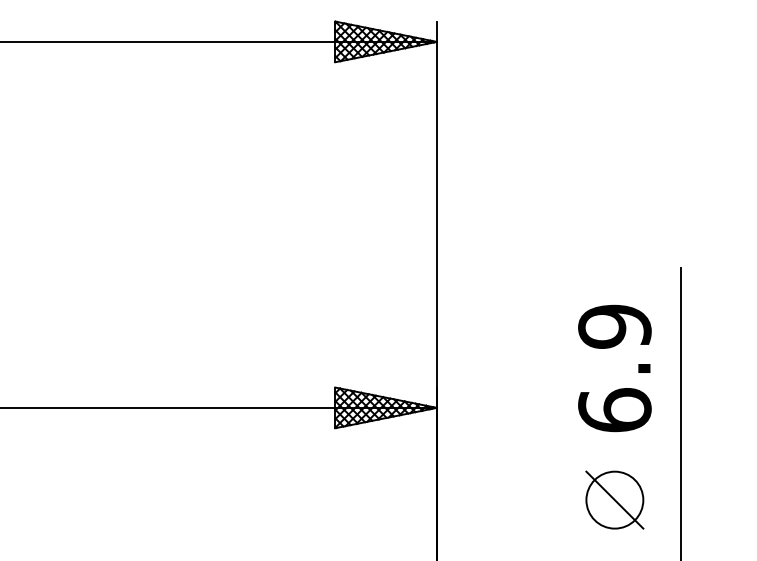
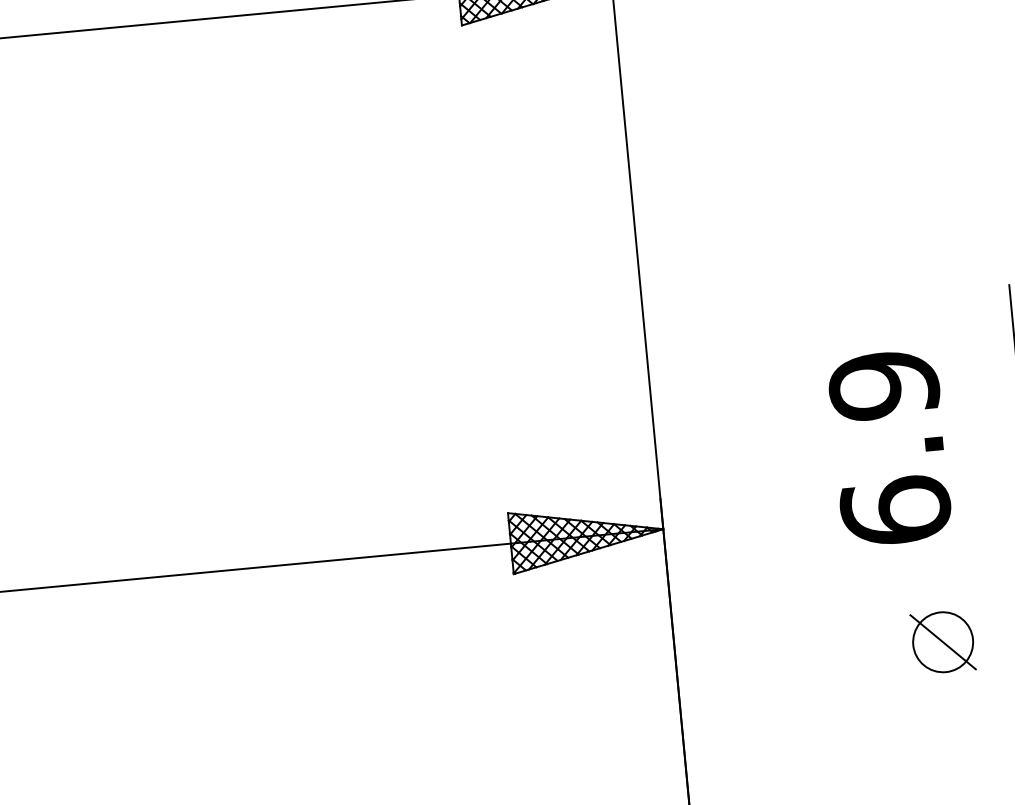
text: (614, 368) -> (889, 448), moved
part: (614, 499) -> (942, 641), size x0.7

